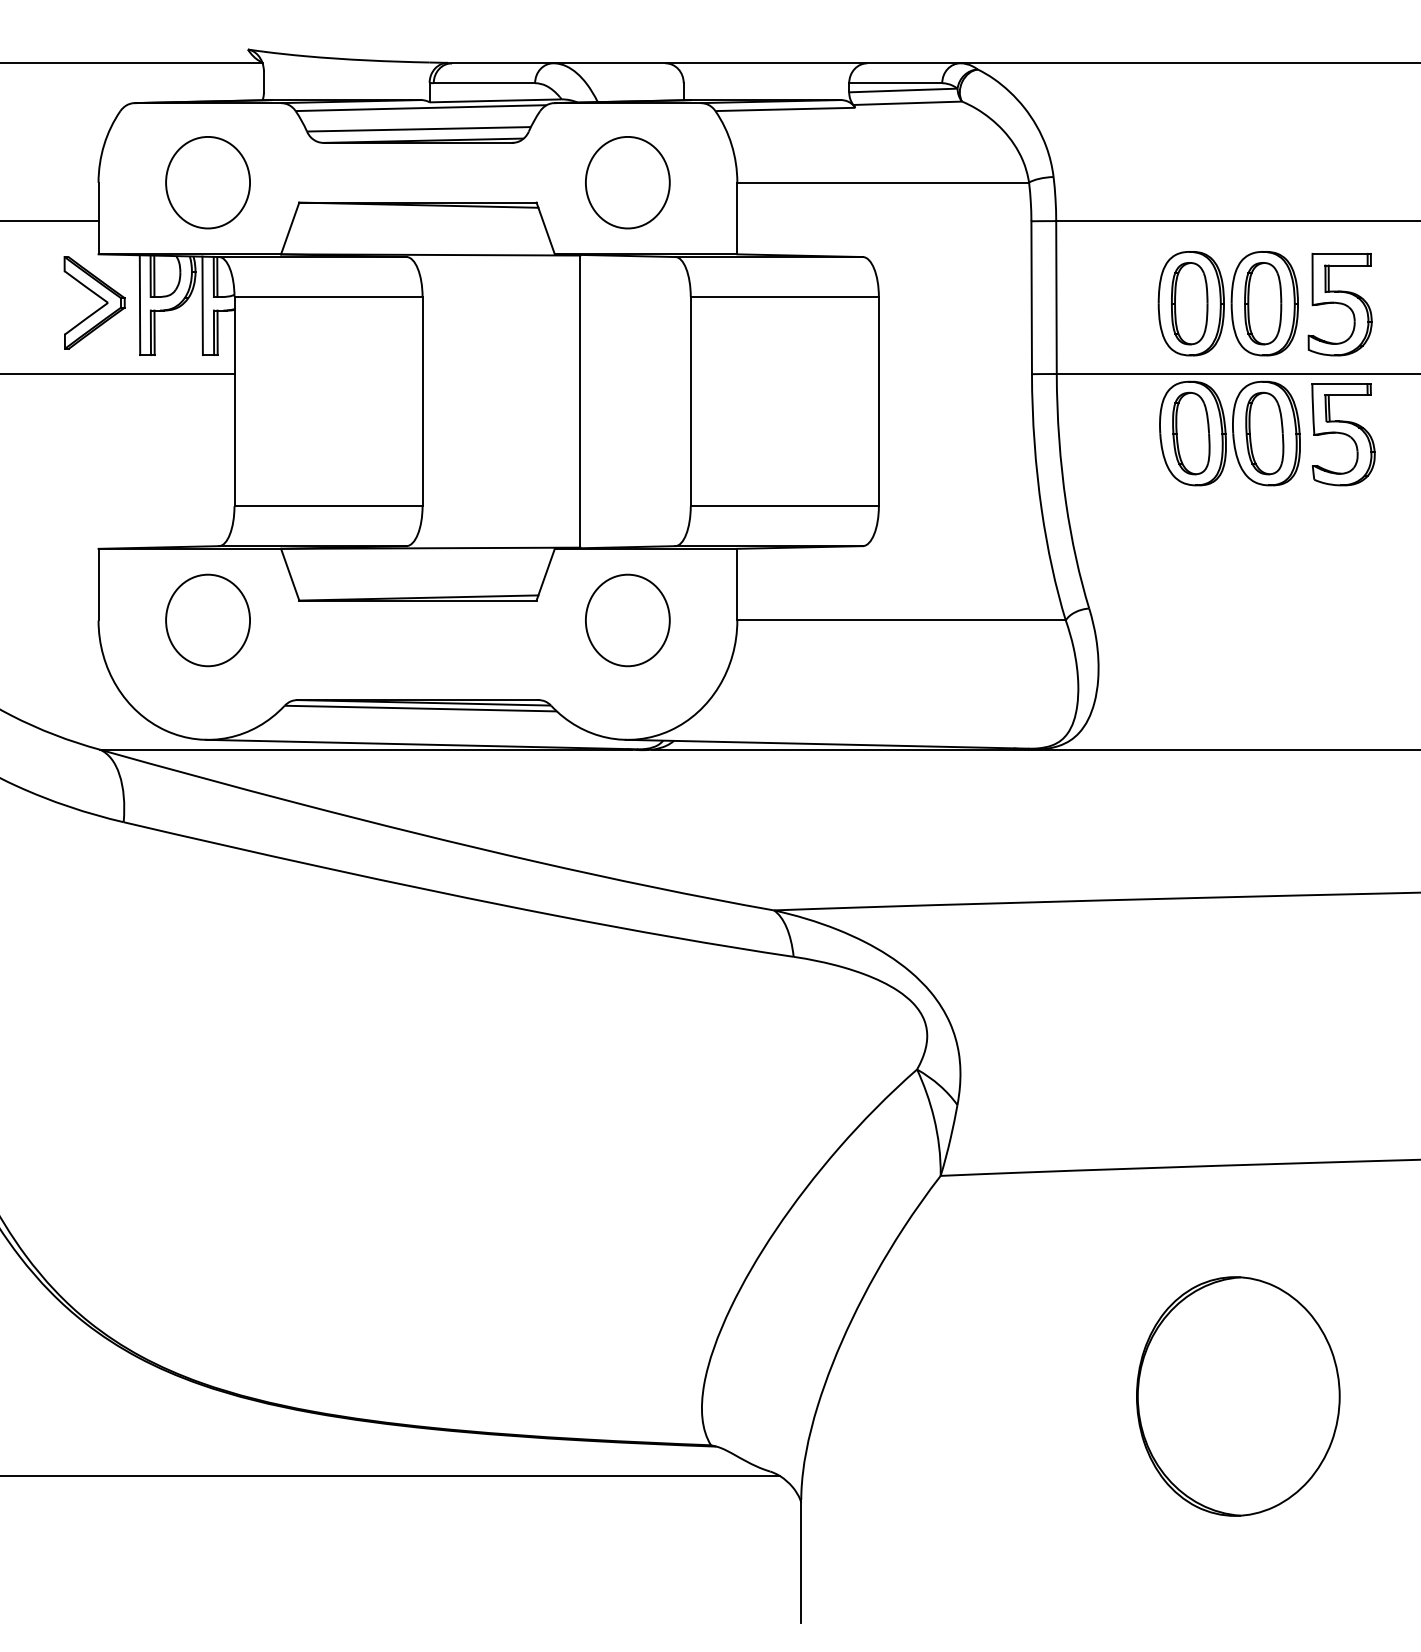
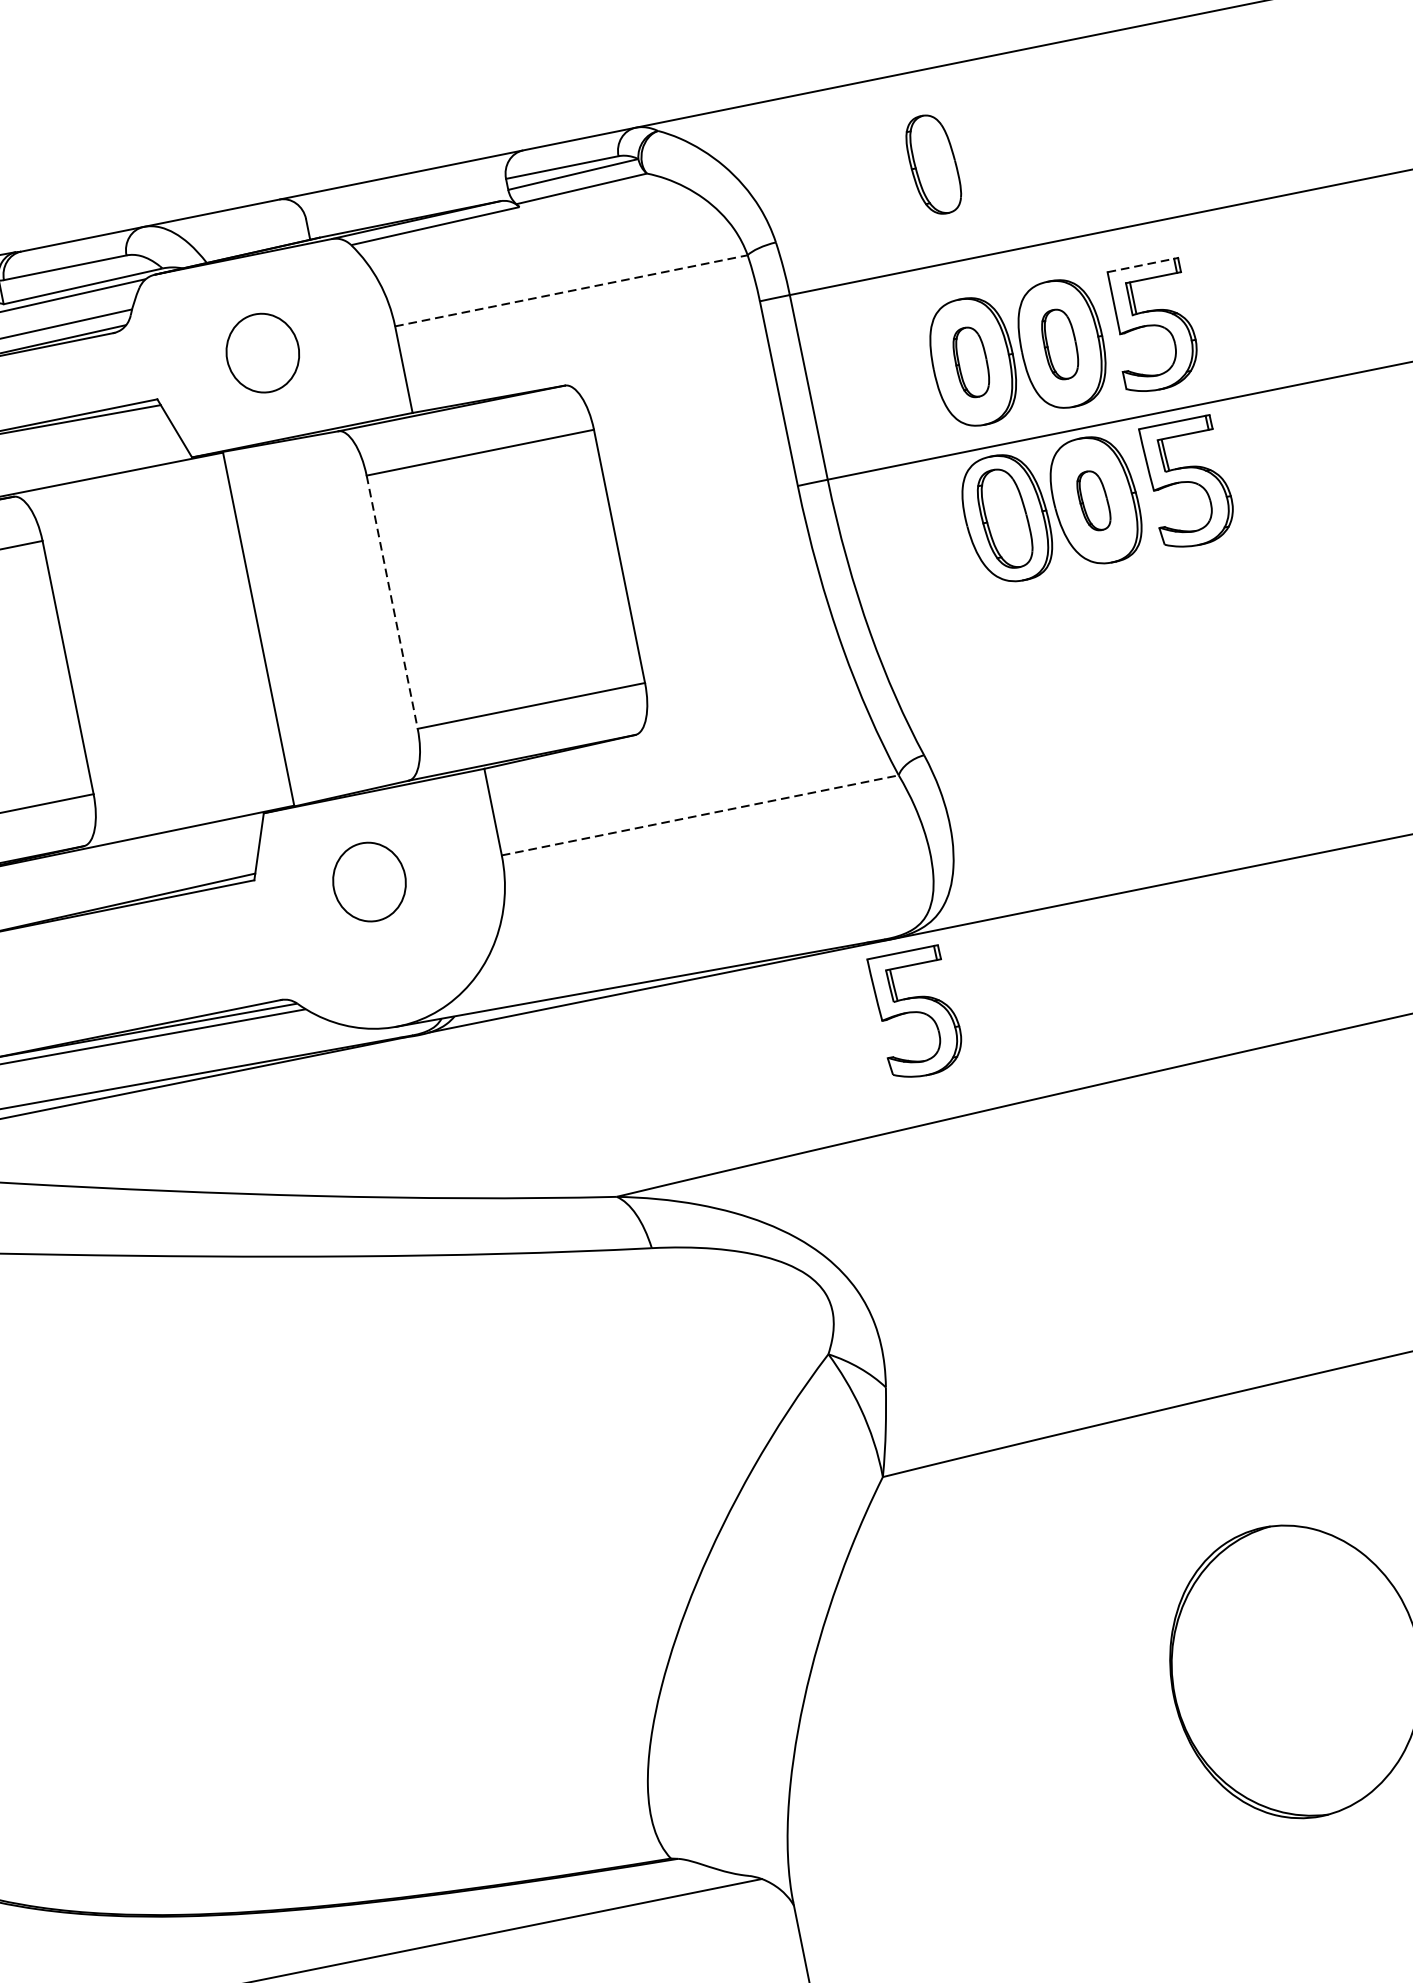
part: (1191, 140) -> (933, 164), added
part: (627, 182) -> (262, 352), size x0.7
line: (883, 182) -> (571, 290), solid -> dashed
line: (1340, 253) -> (1141, 264), solid -> dashed
part: (1189, 303) -> (970, 362), size x0.7
part: (1263, 303) -> (1060, 344), size x0.7
line: (690, 401) -> (391, 602), solid -> dashed
part: (1264, 433) -> (1093, 500), size x0.6
part: (627, 620) -> (369, 882), size x0.7
line: (902, 620) -> (701, 815), solid -> dashed
part: (1042, 812) -> (917, 1013), added

